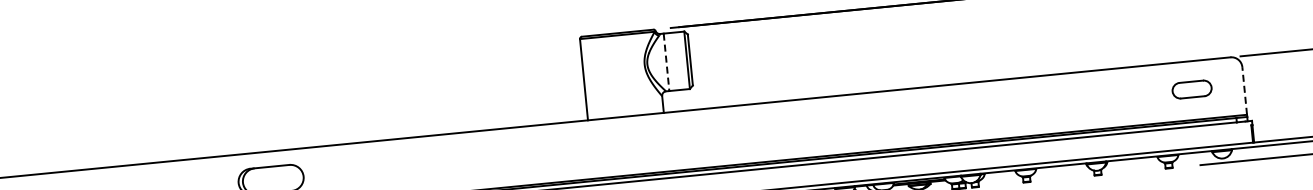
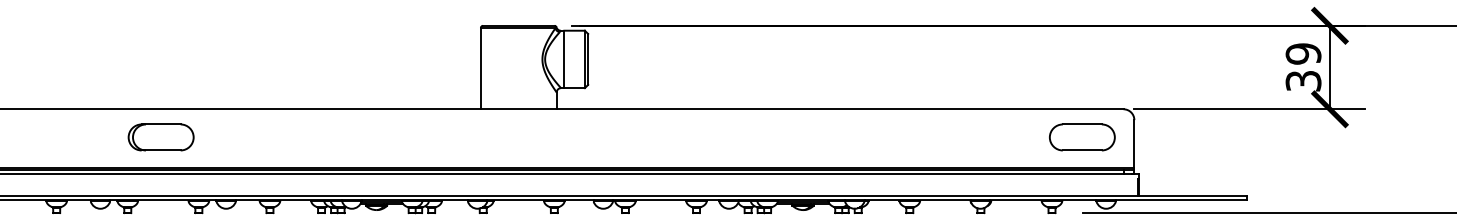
line: (666, 62) -> (564, 59), dashed -> solid
part: (1192, 89) -> (1082, 137), size x1.67
line: (1244, 90) -> (1134, 143), dashed -> solid

